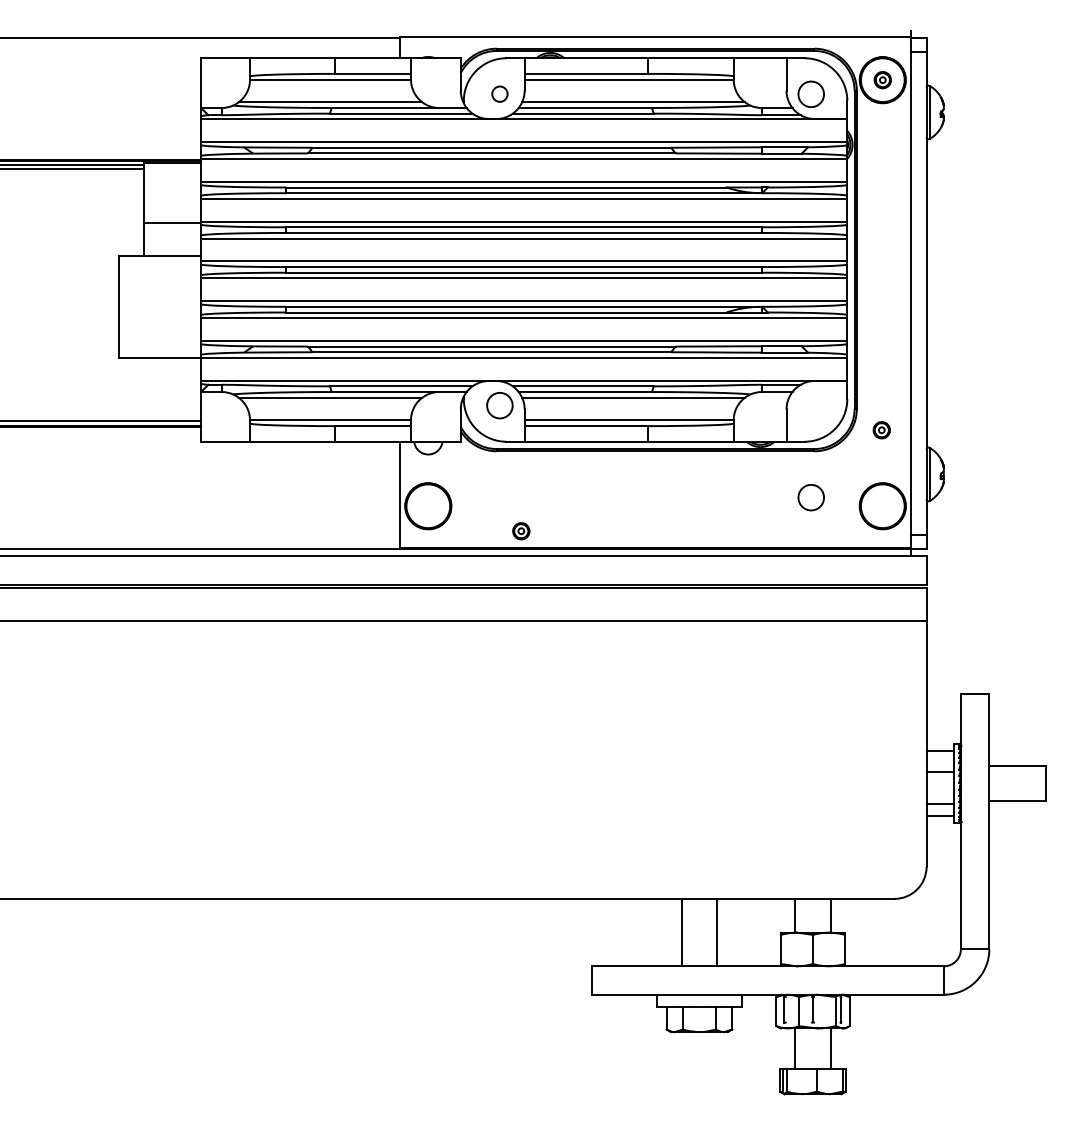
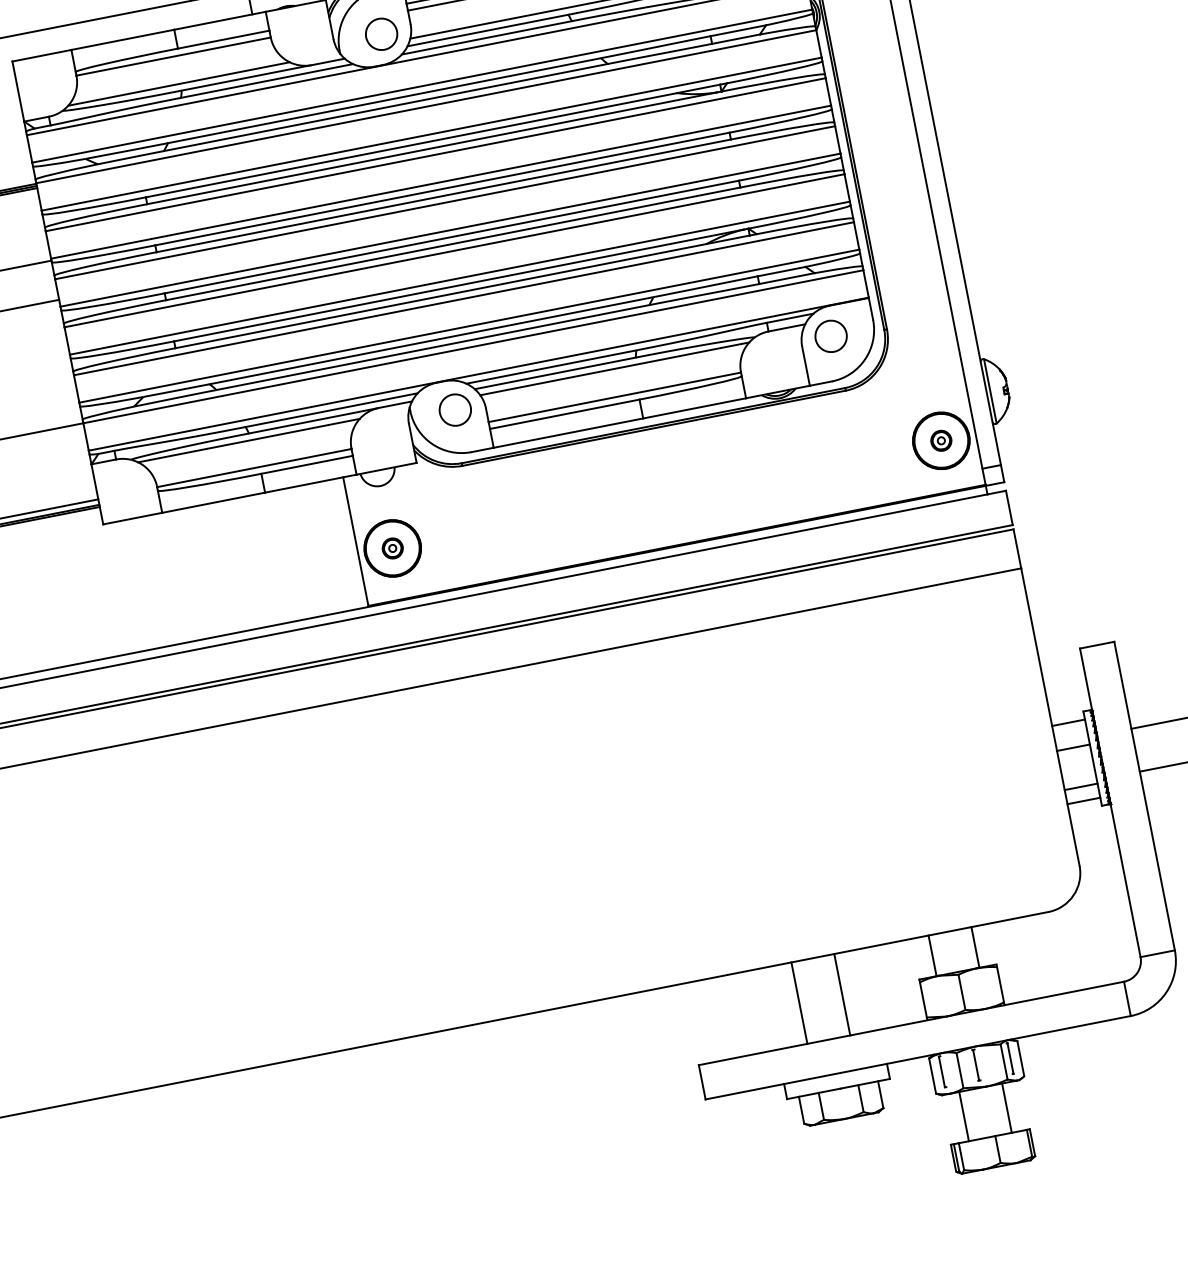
circle: (499, 93) -> (380, 33), size x1.67
part: (881, 430) -> (941, 441), moved
circle: (810, 497) -> (830, 336), moved
part: (521, 531) -> (393, 548), moved

